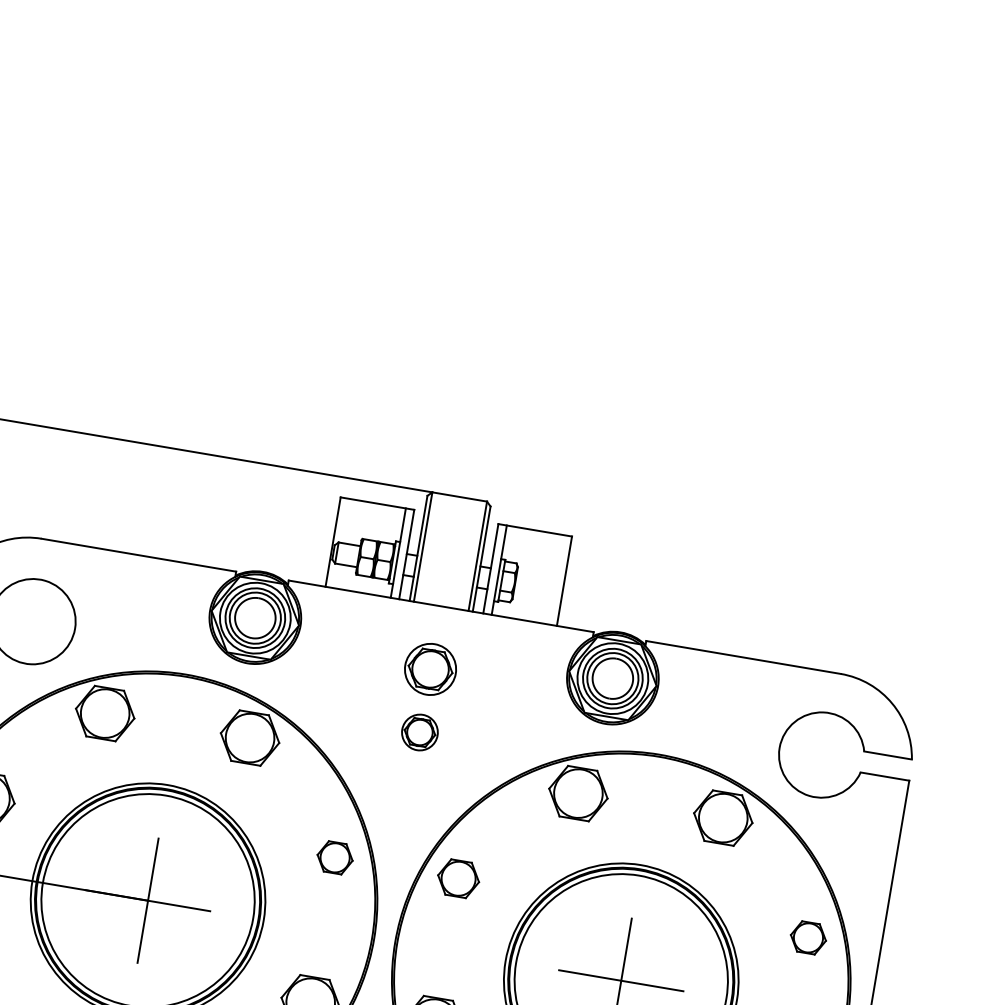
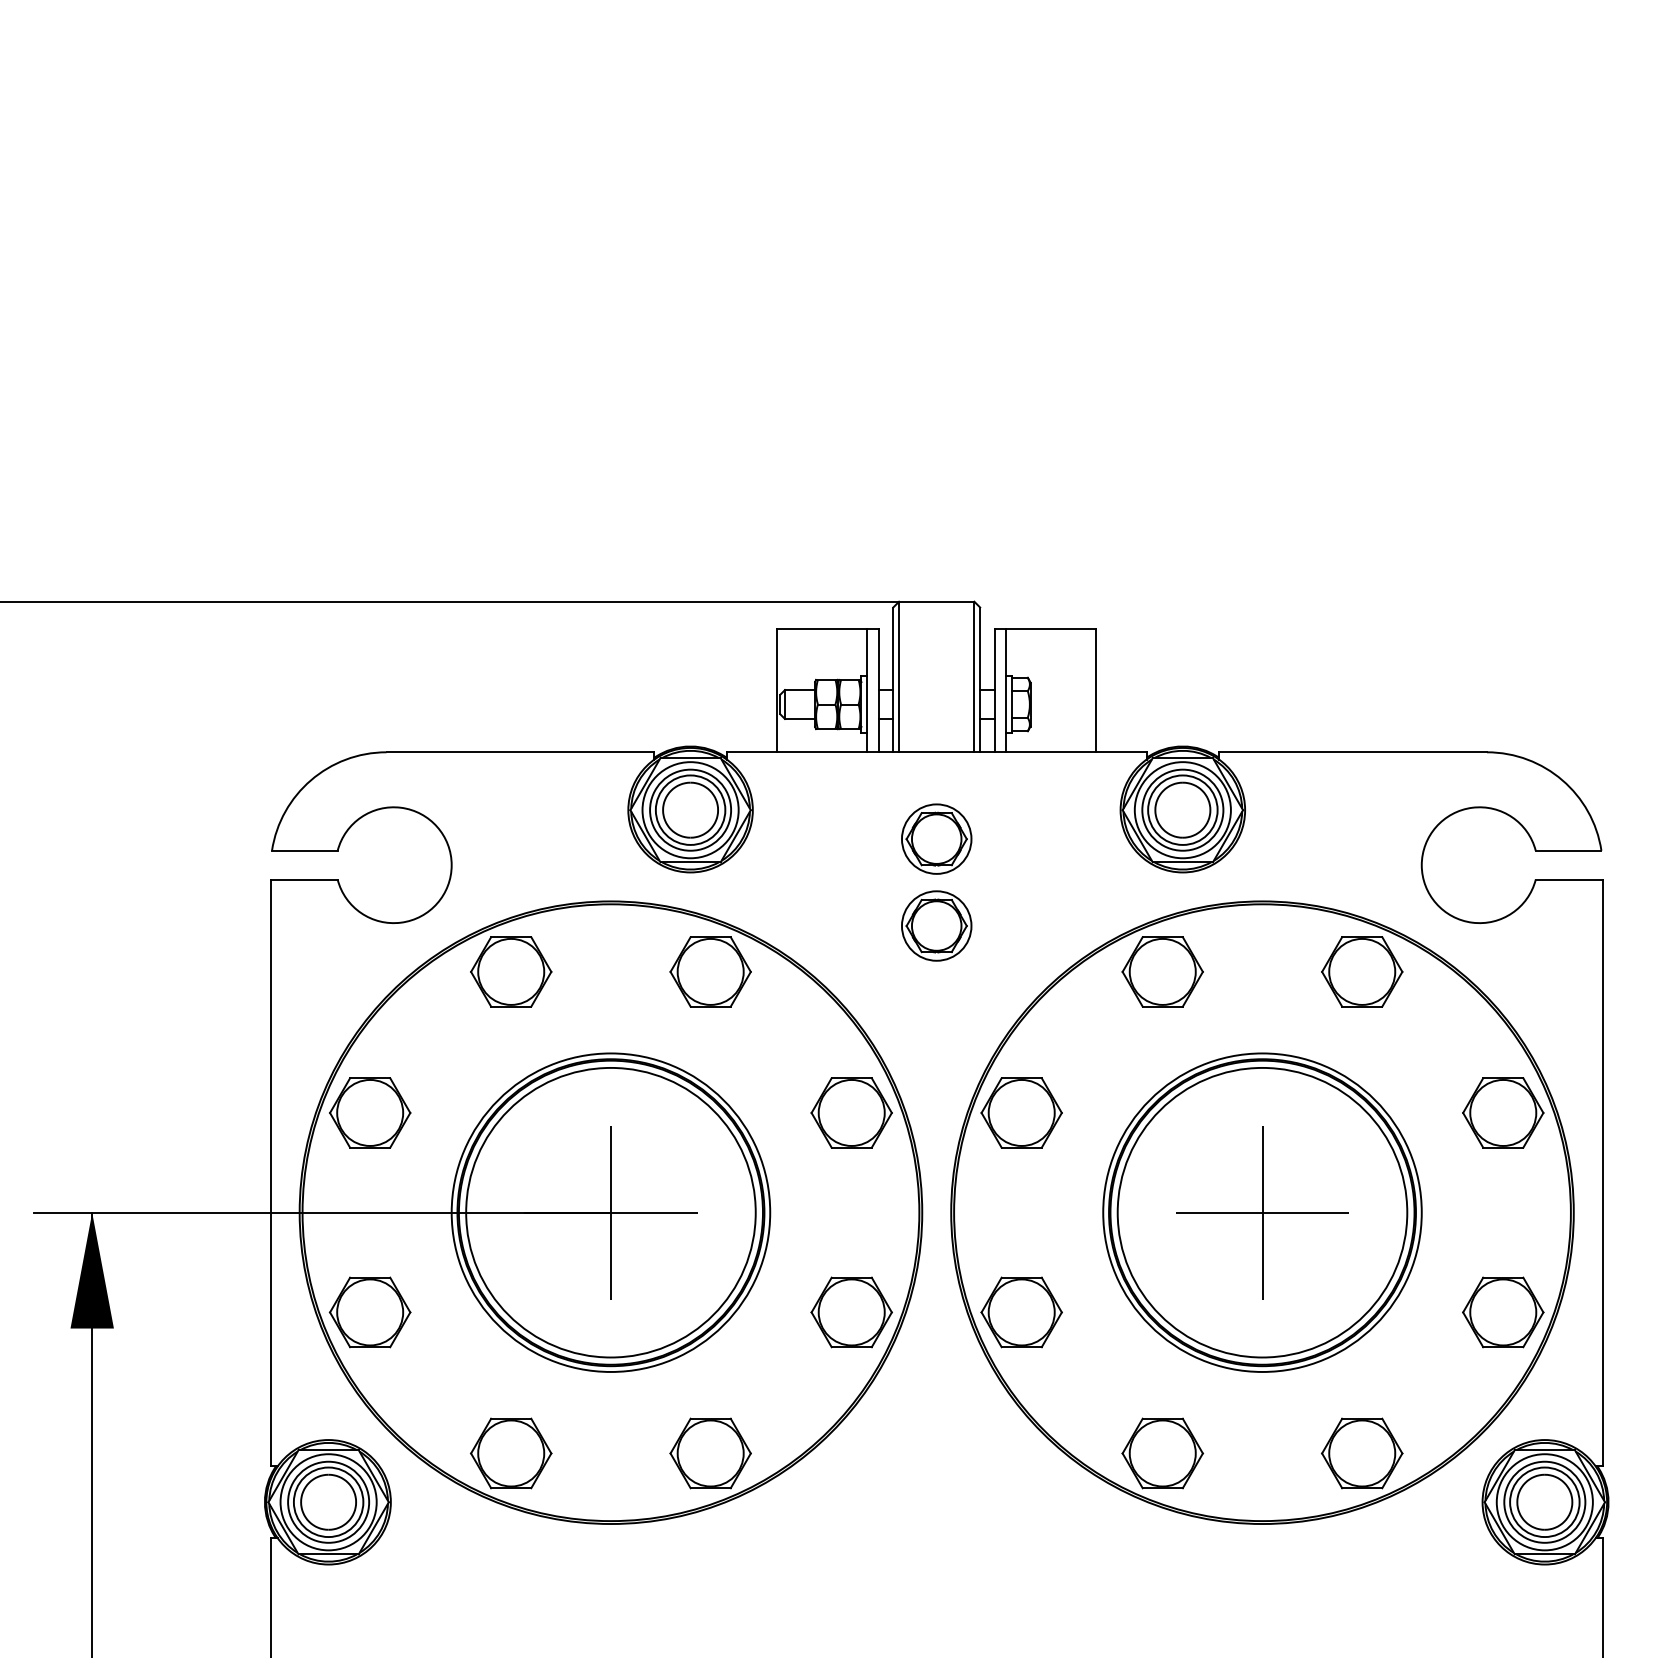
part: (419, 732) -> (936, 925), size x1.43
part: (335, 857) -> (851, 1112), size x1.67
part: (458, 878) -> (1021, 1112), size x1.43
part: (808, 937) -> (1503, 1112), size x1.67

